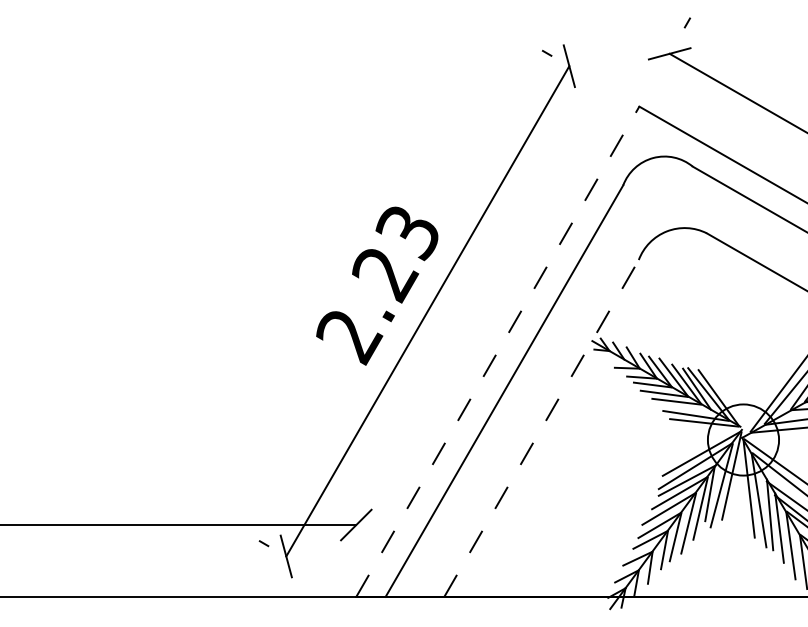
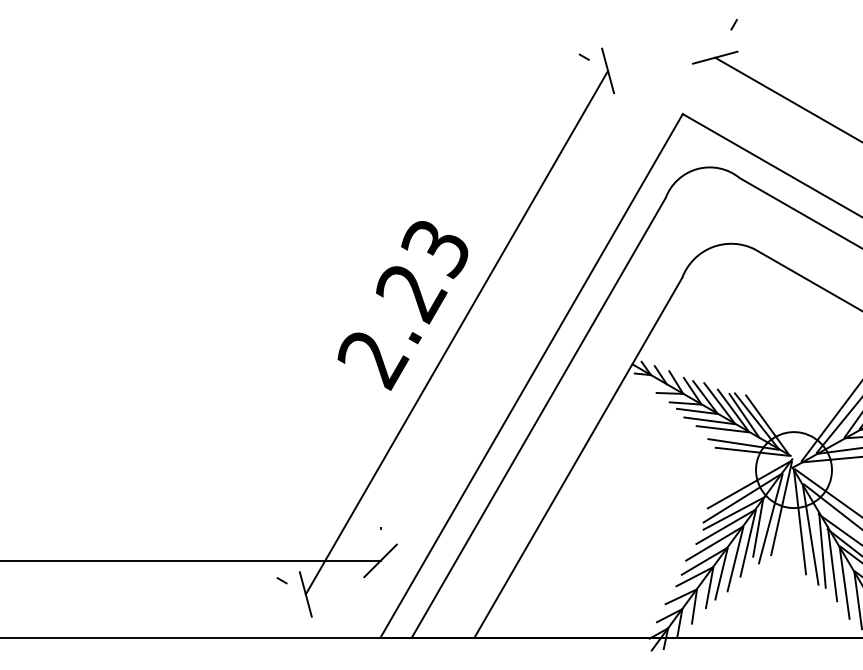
line: (497, 351) -> (531, 375), dashed -> solid
line: (541, 428) -> (578, 457), dashed -> solid

